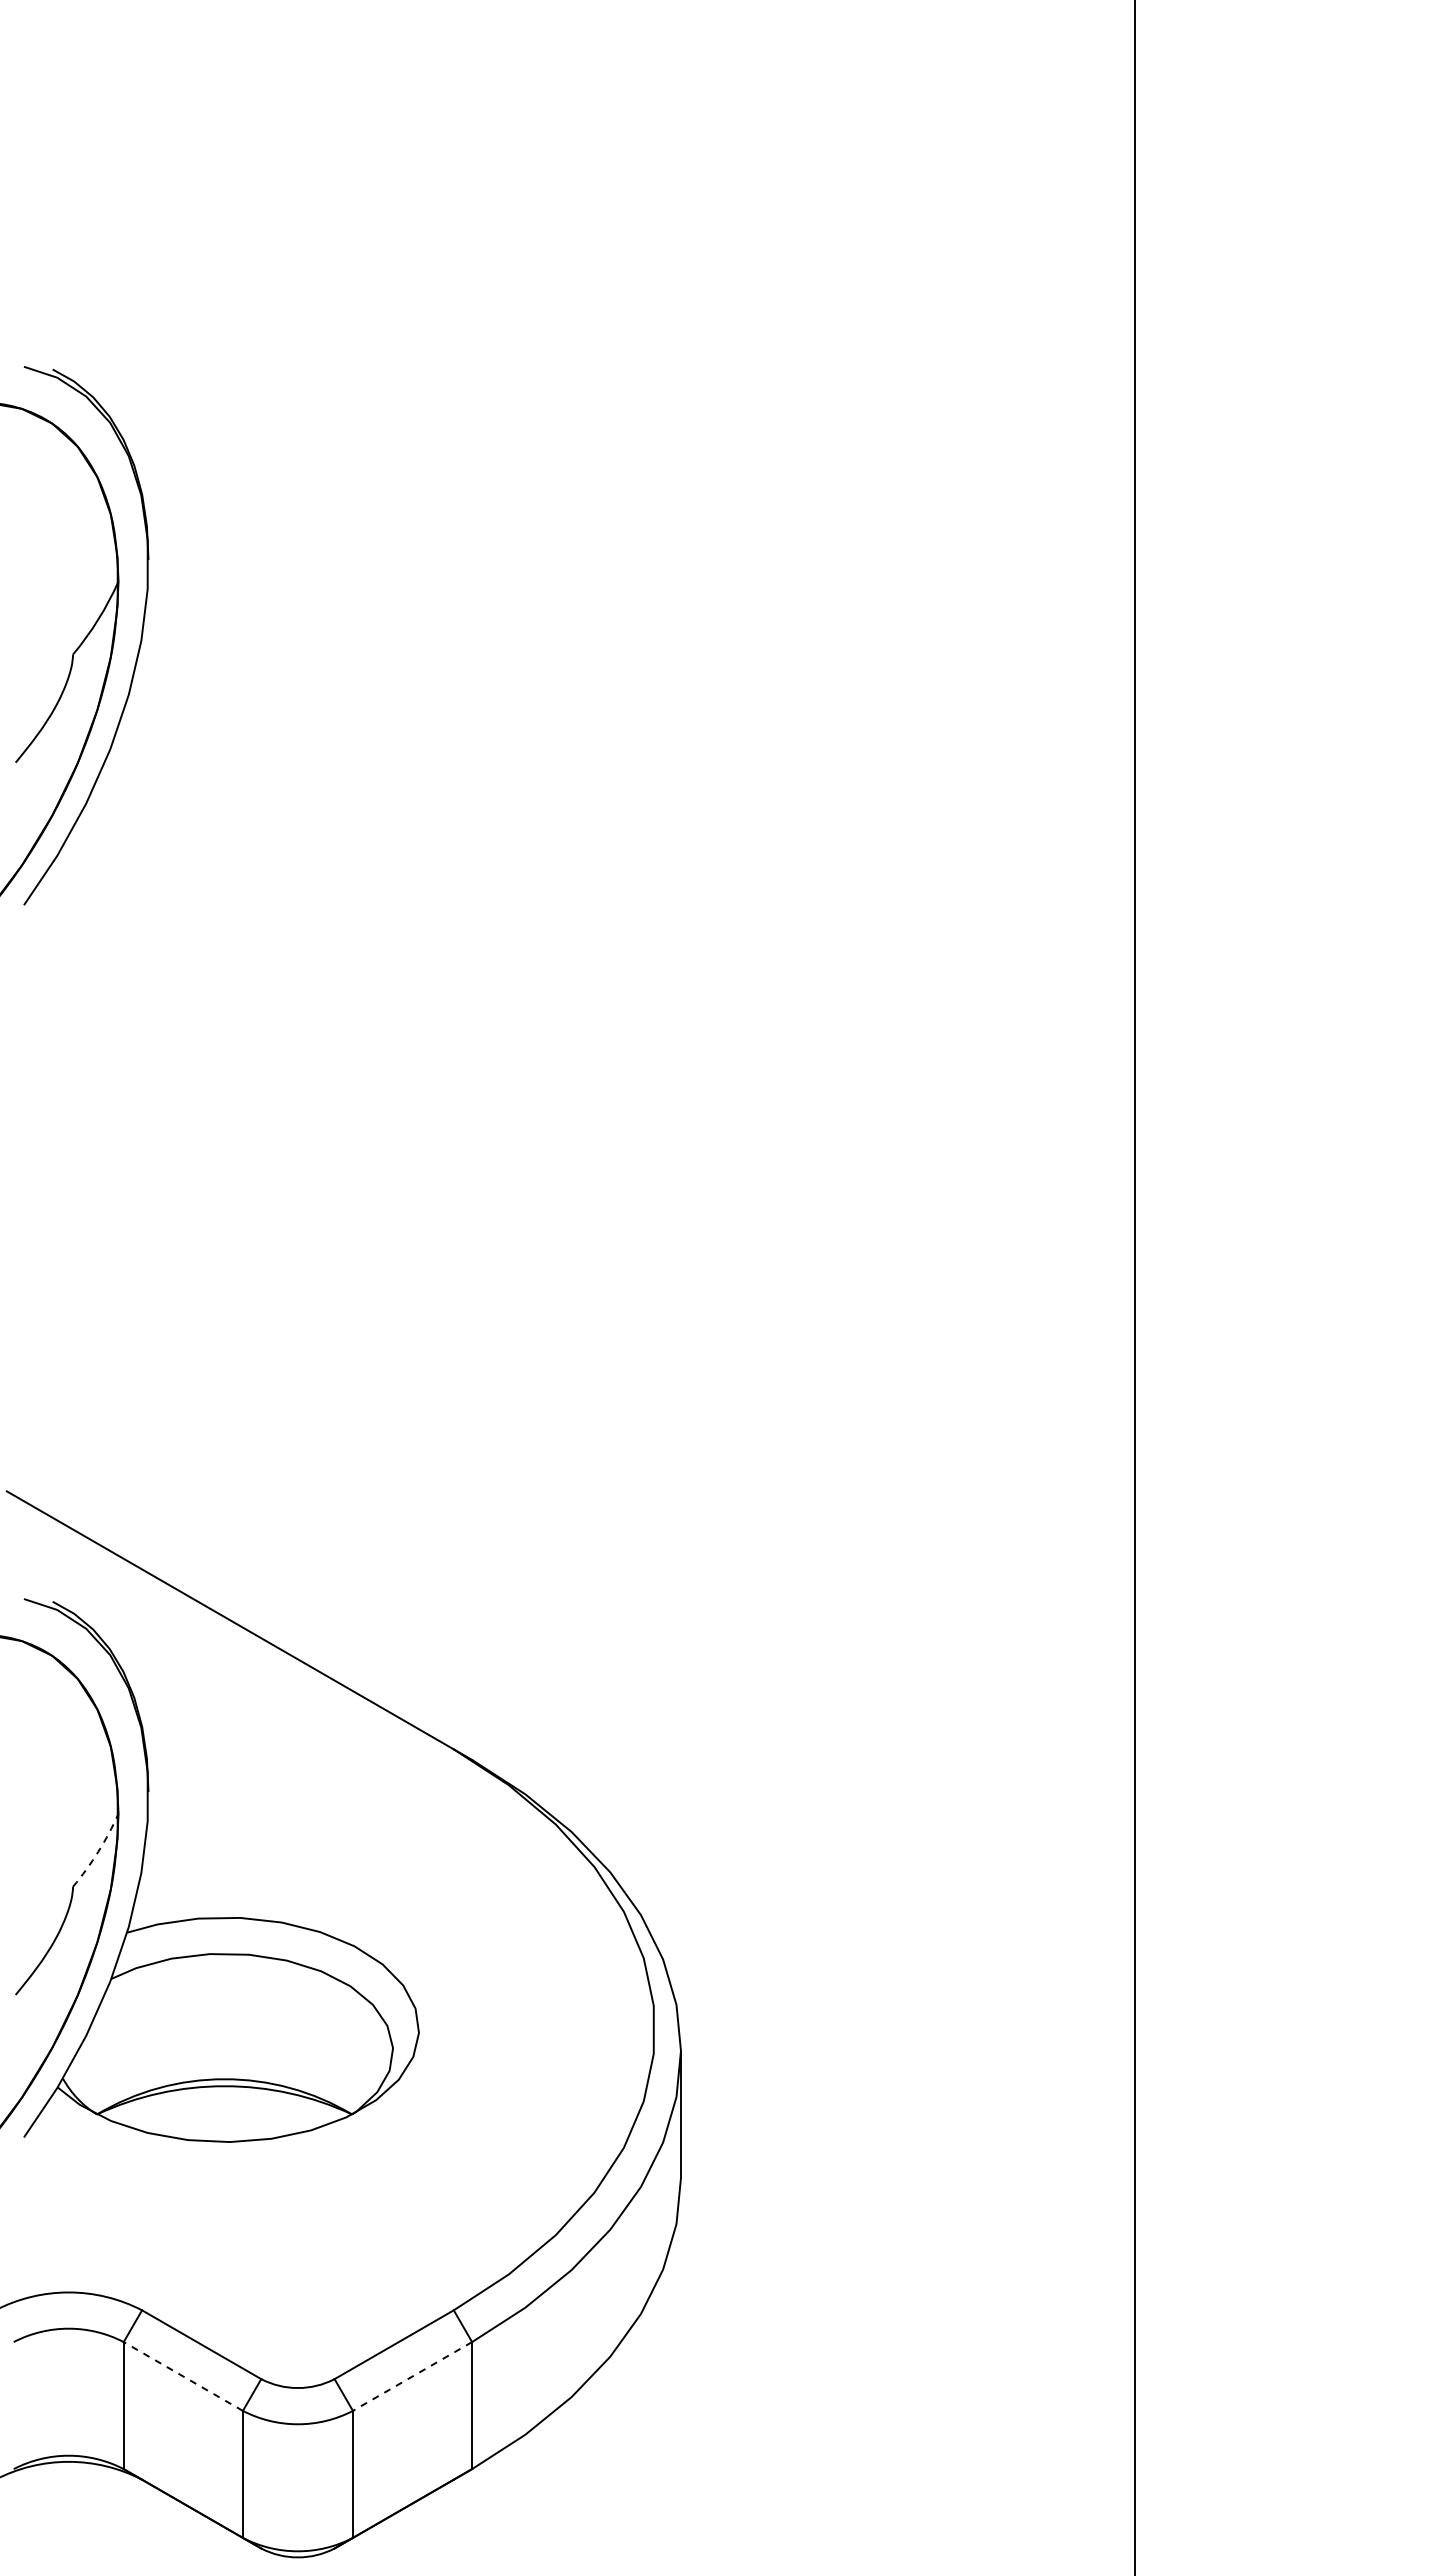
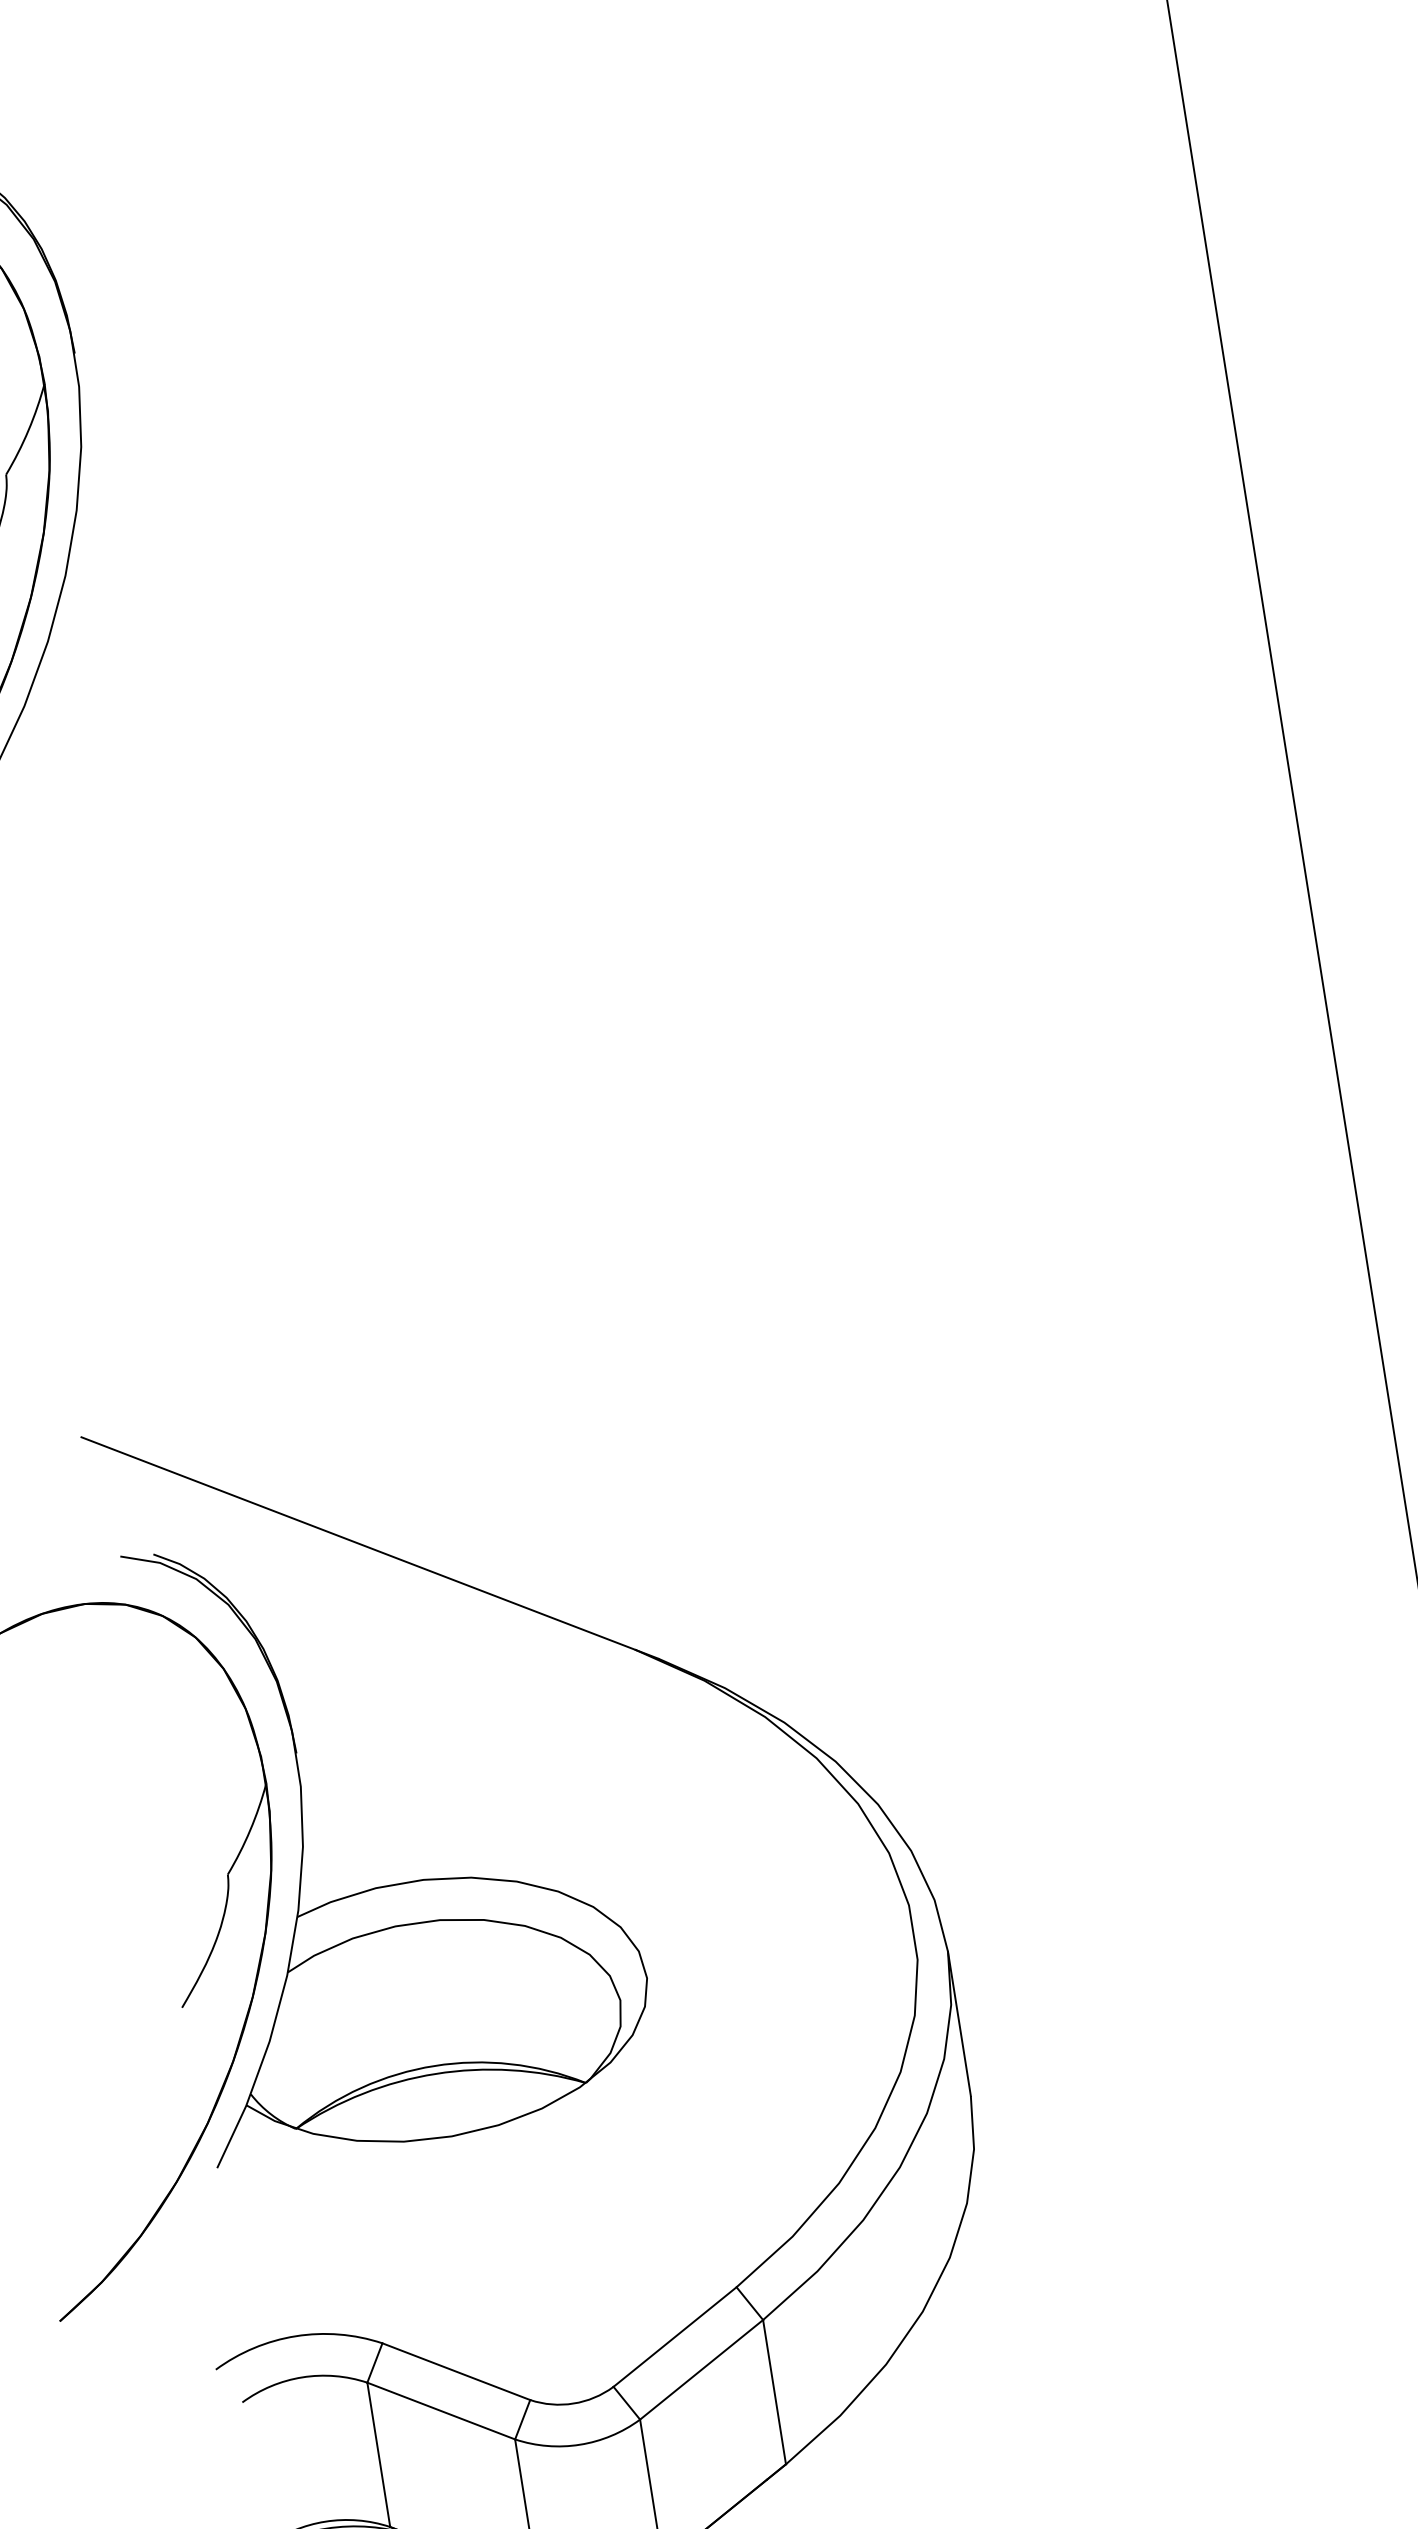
arc: (98, 1851) -> (250, 1829), dashed -> solid
line: (183, 2376) -> (441, 2411), dashed -> solid
line: (412, 2376) -> (701, 2369), dashed -> solid

